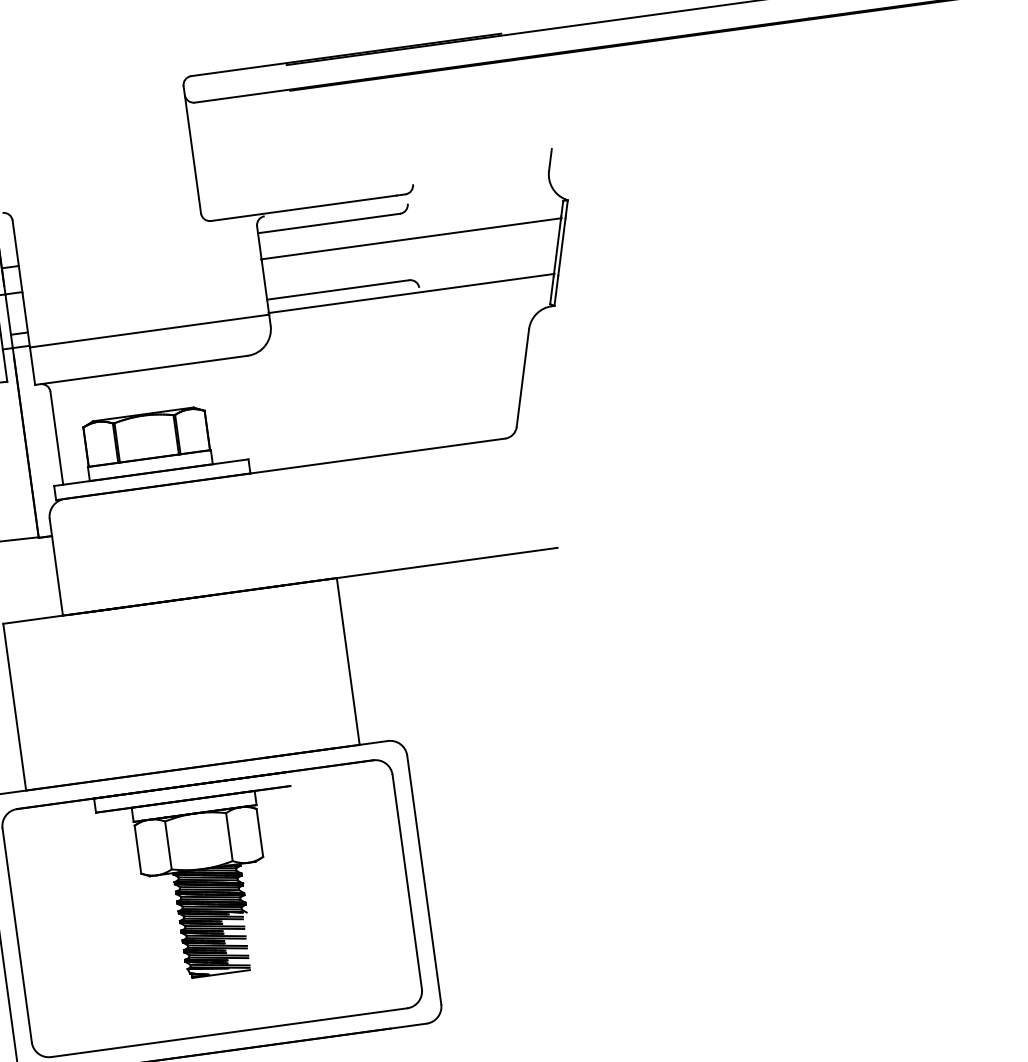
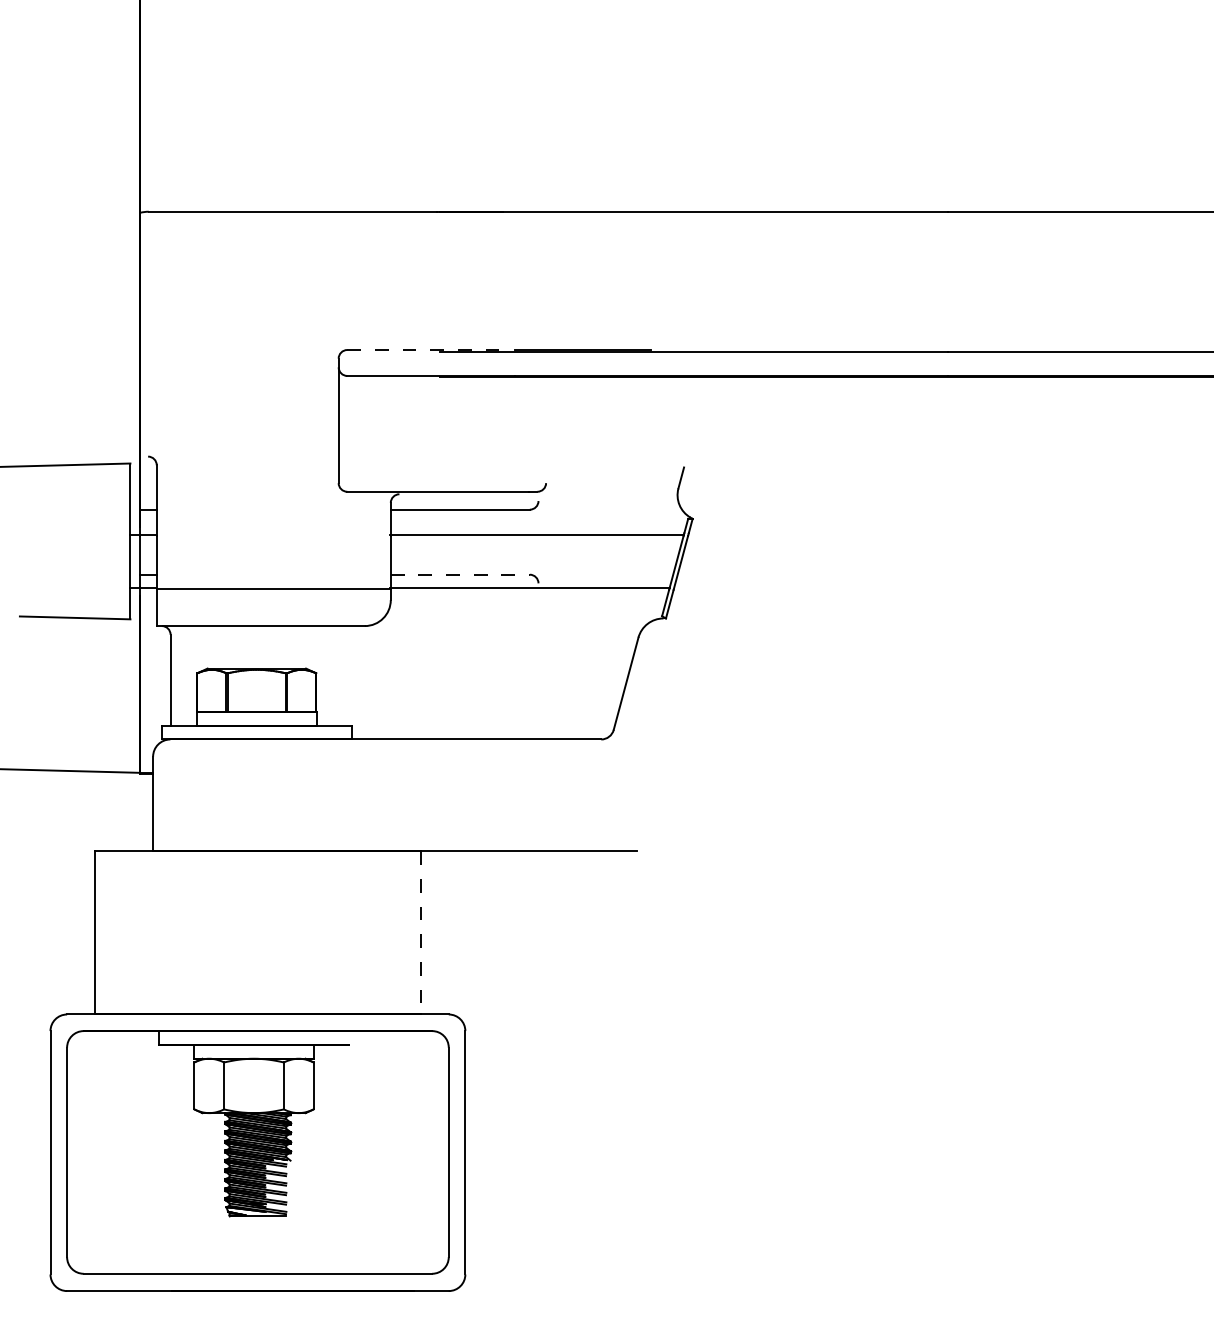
line: (276, 64) -> (430, 350), solid -> dashed
line: (338, 289) -> (460, 574), solid -> dashed
line: (348, 661) -> (421, 932), solid -> dashed

